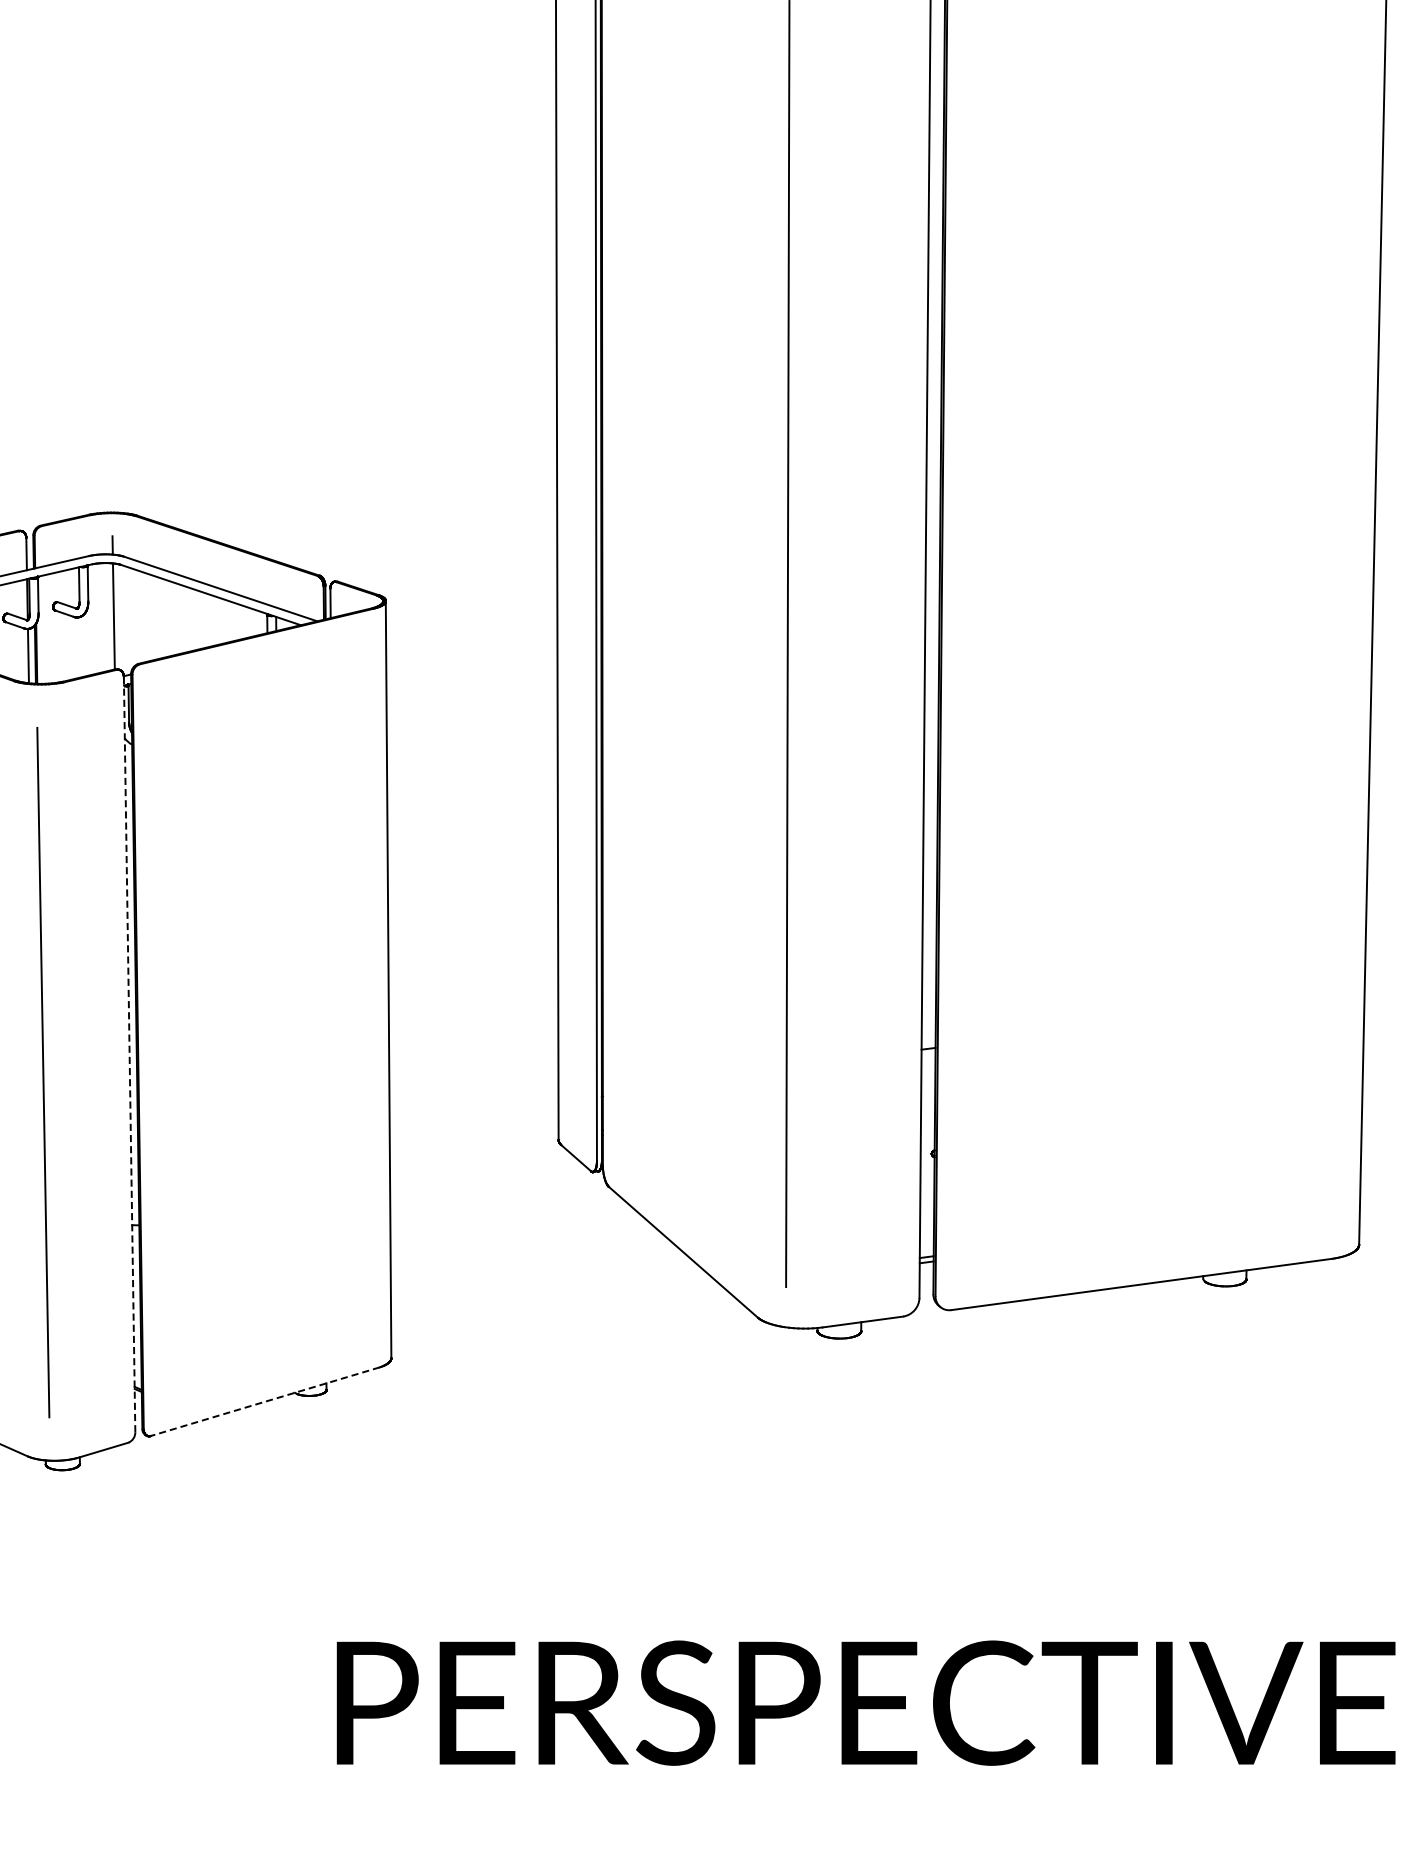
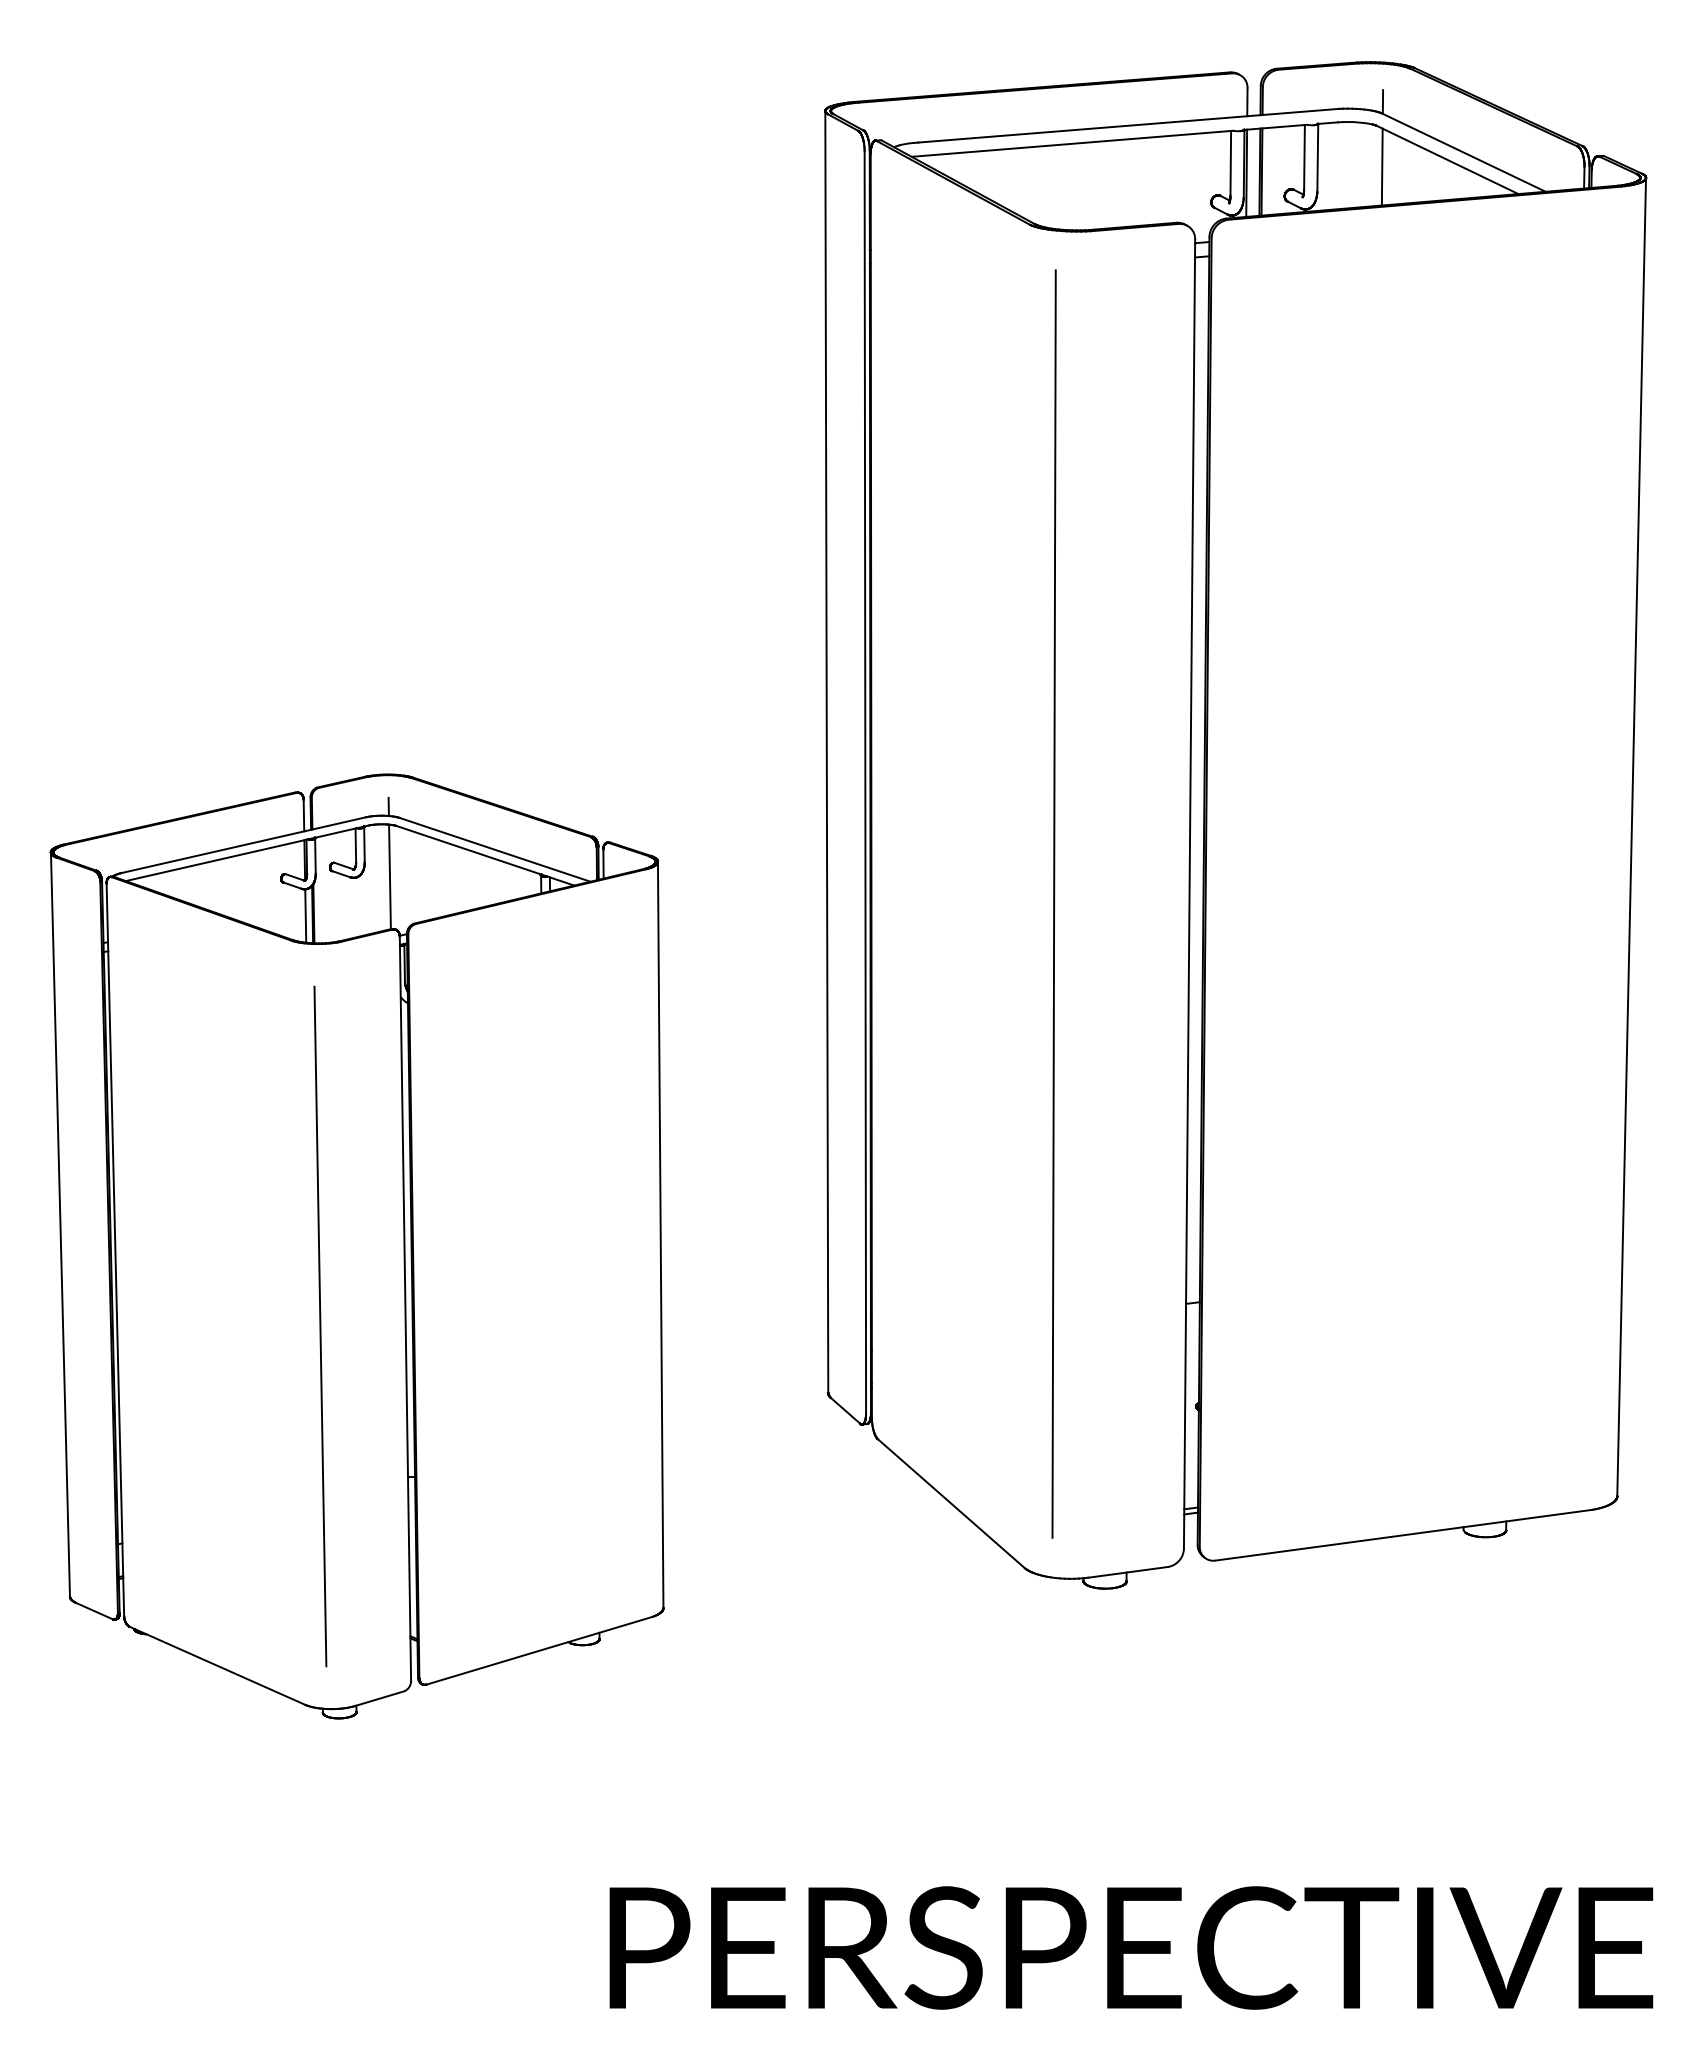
line: (129, 1054) -> (405, 1308), dashed -> solid
line: (265, 1401) -> (539, 1650), dashed -> solid

